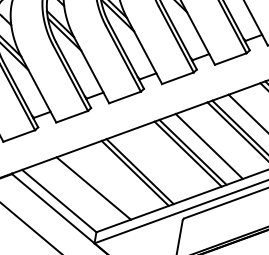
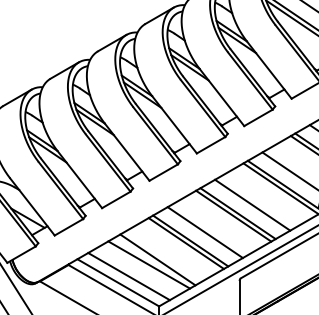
line: (155, 165) -> (204, 232), added
line: (103, 184) -> (157, 259), added
line: (70, 196) -> (128, 276), added

